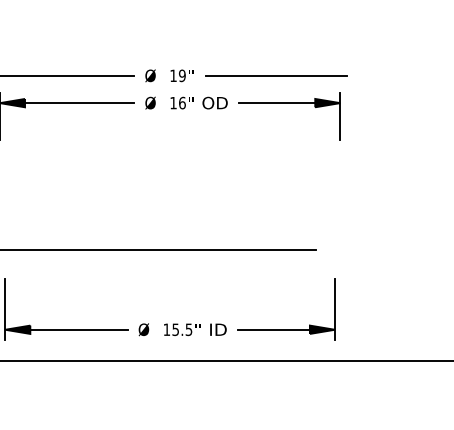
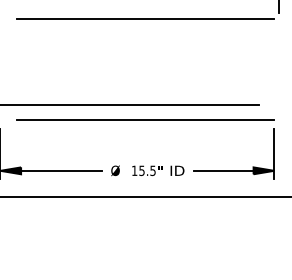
line: (179, 146) -> (145, 18), added
line: (179, 269) -> (145, 120), added

